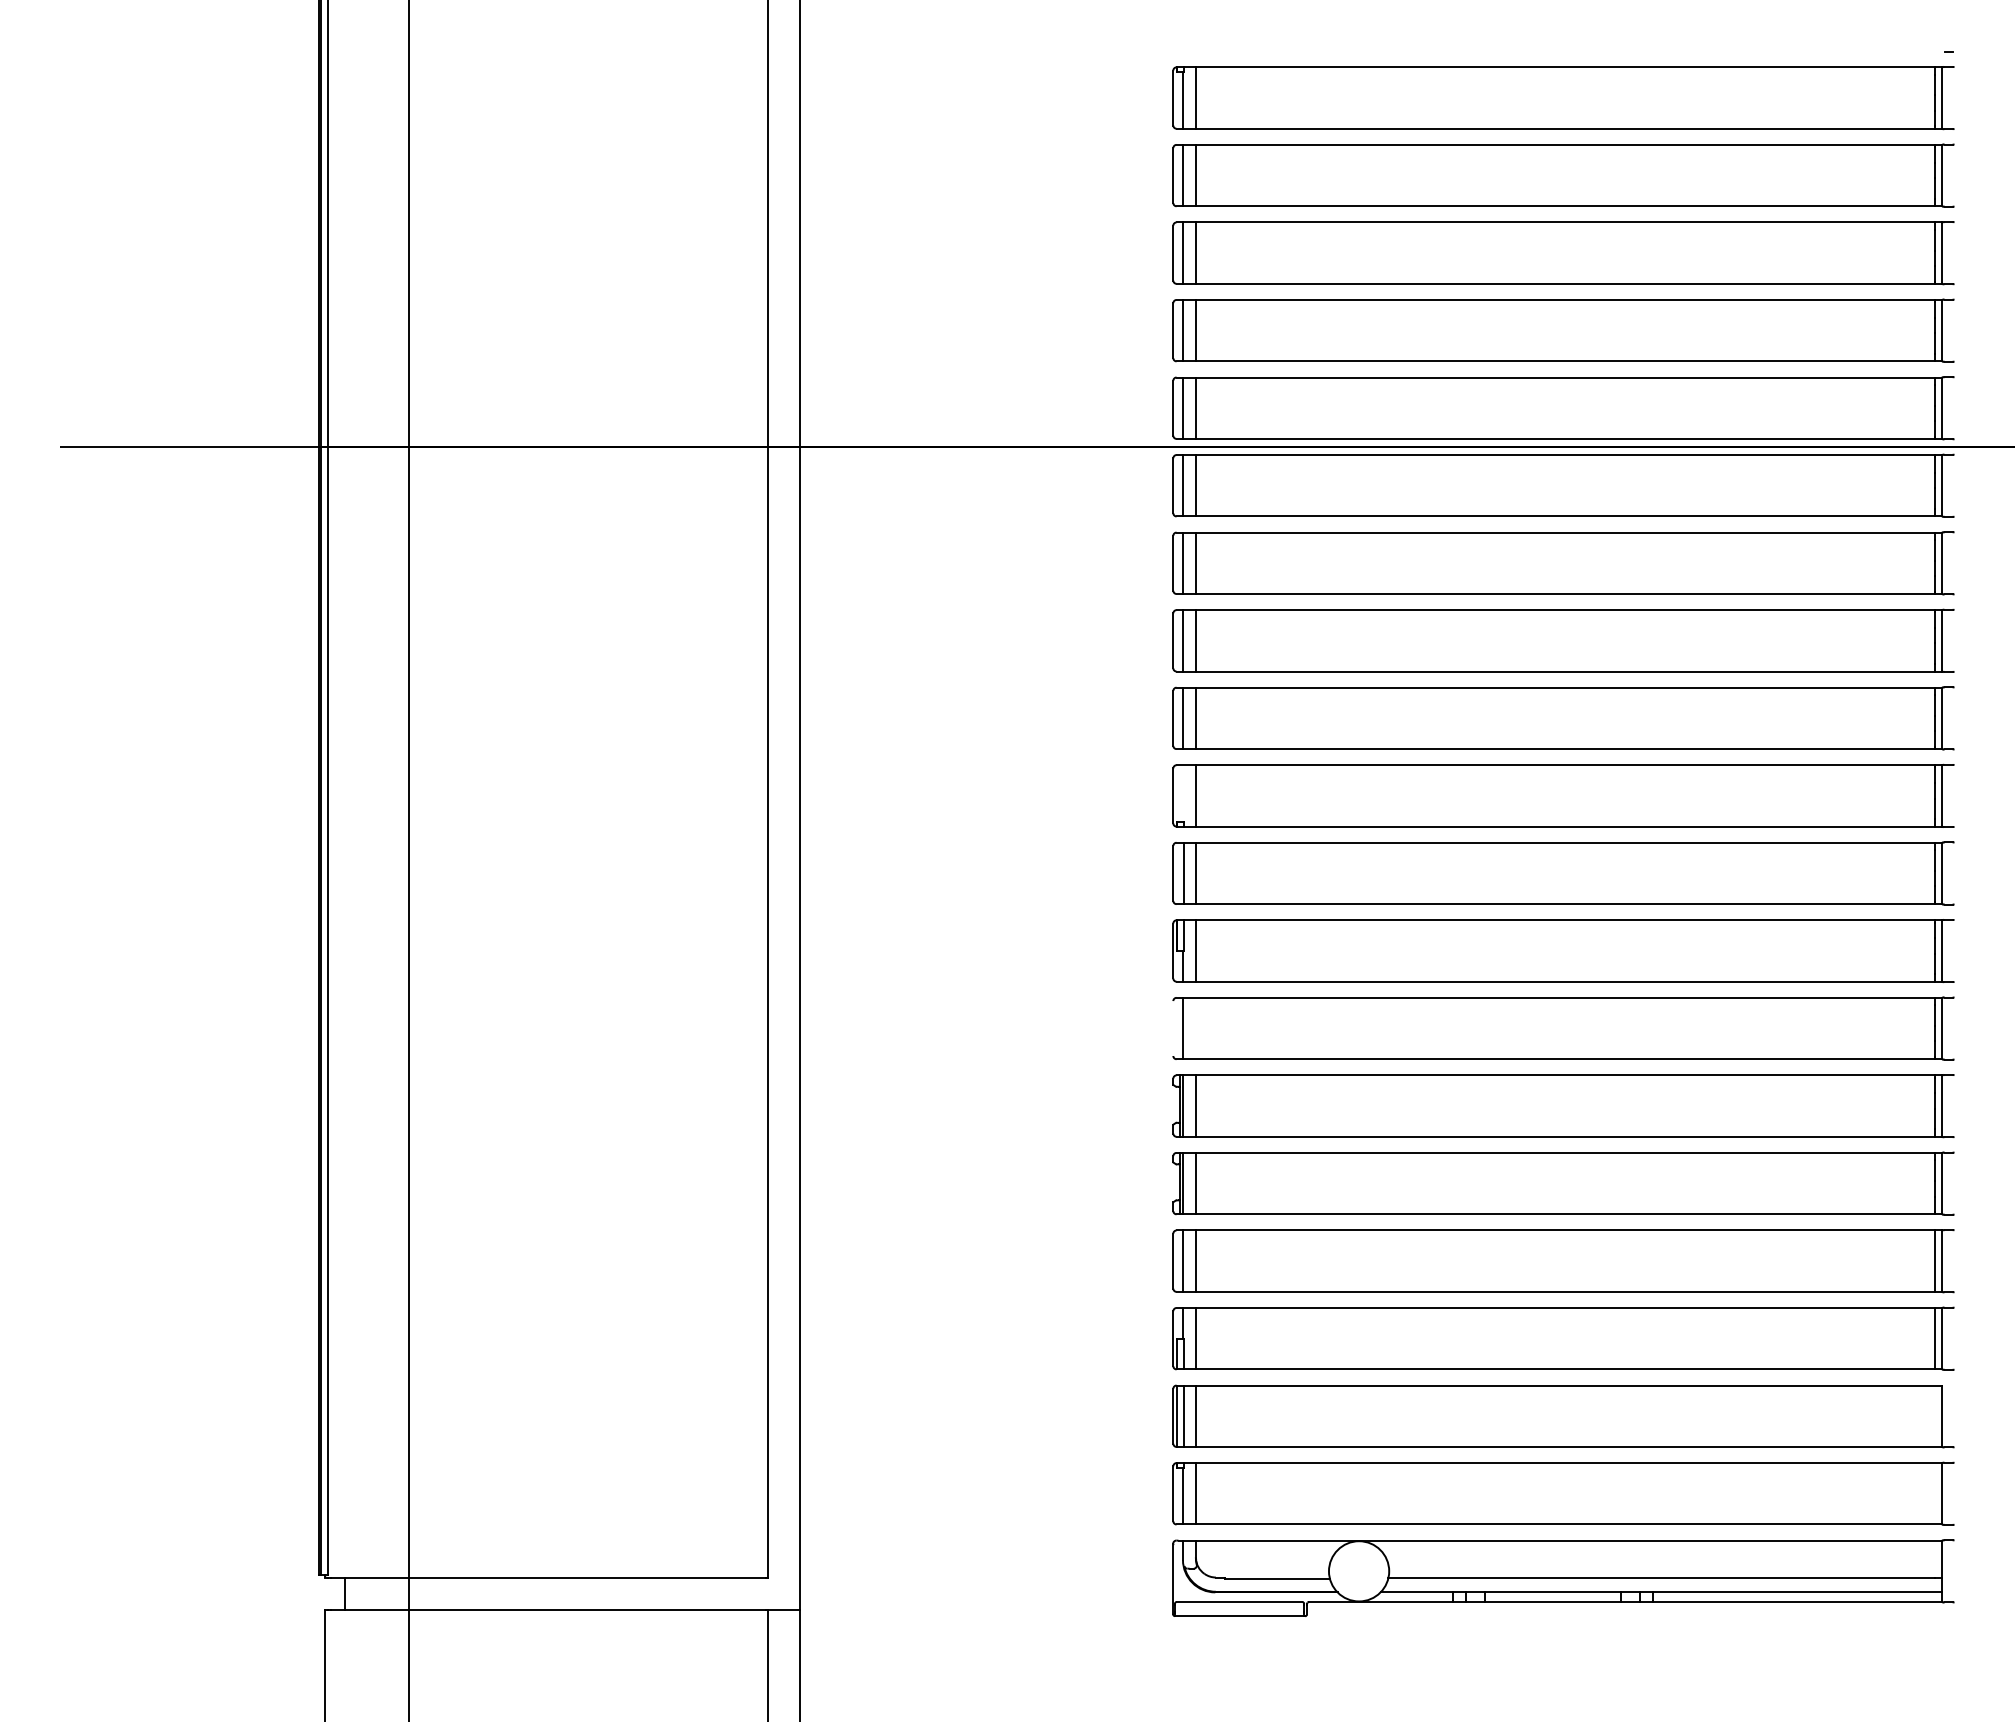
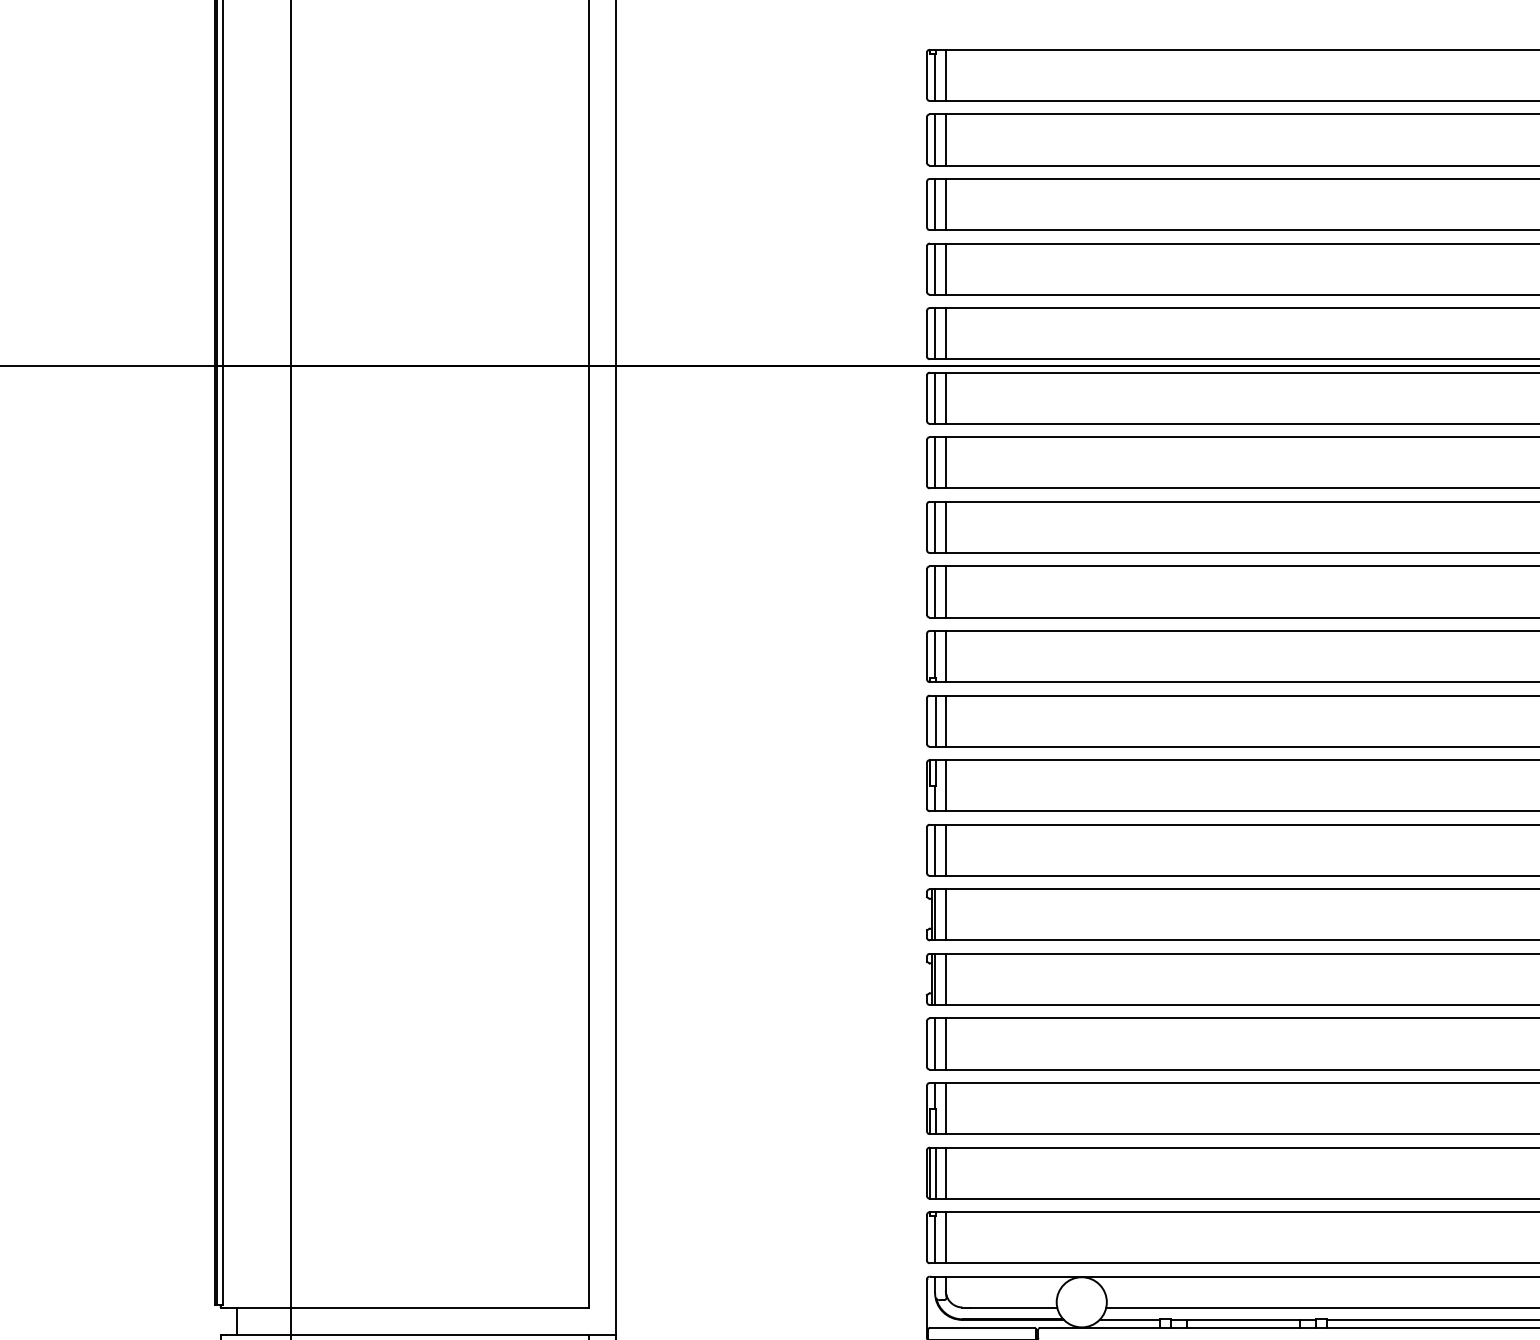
line: (1183, 793) -> (935, 654), added
line: (1173, 1028) -> (927, 850), added
line: (1195, 1028) -> (945, 850), added

